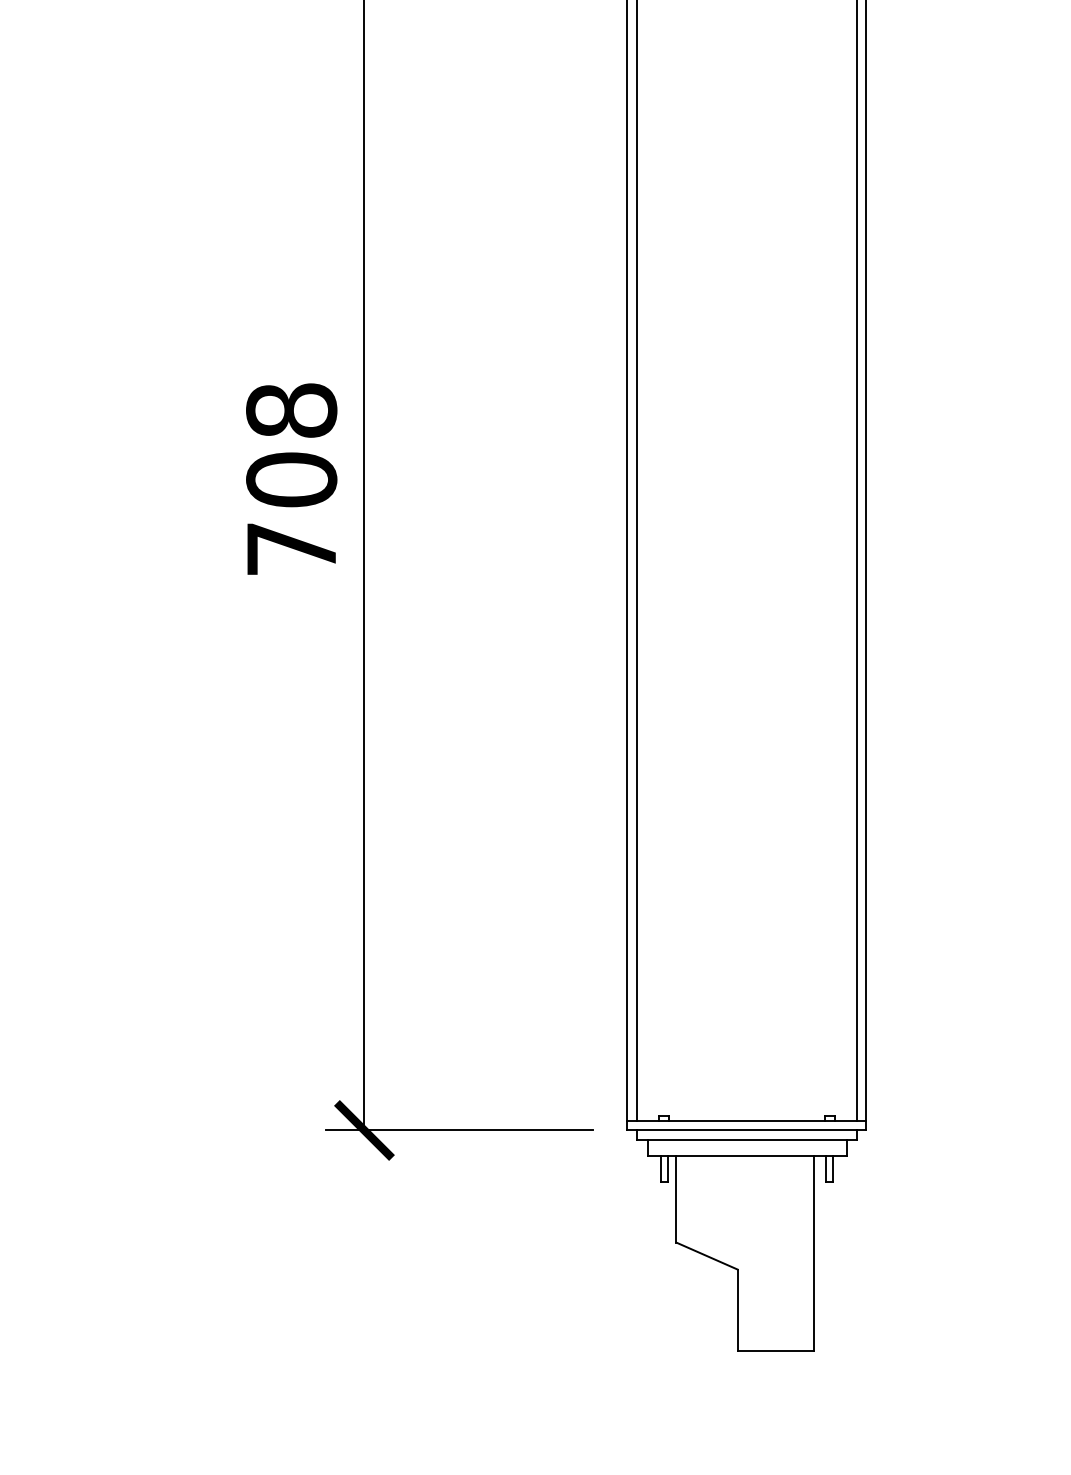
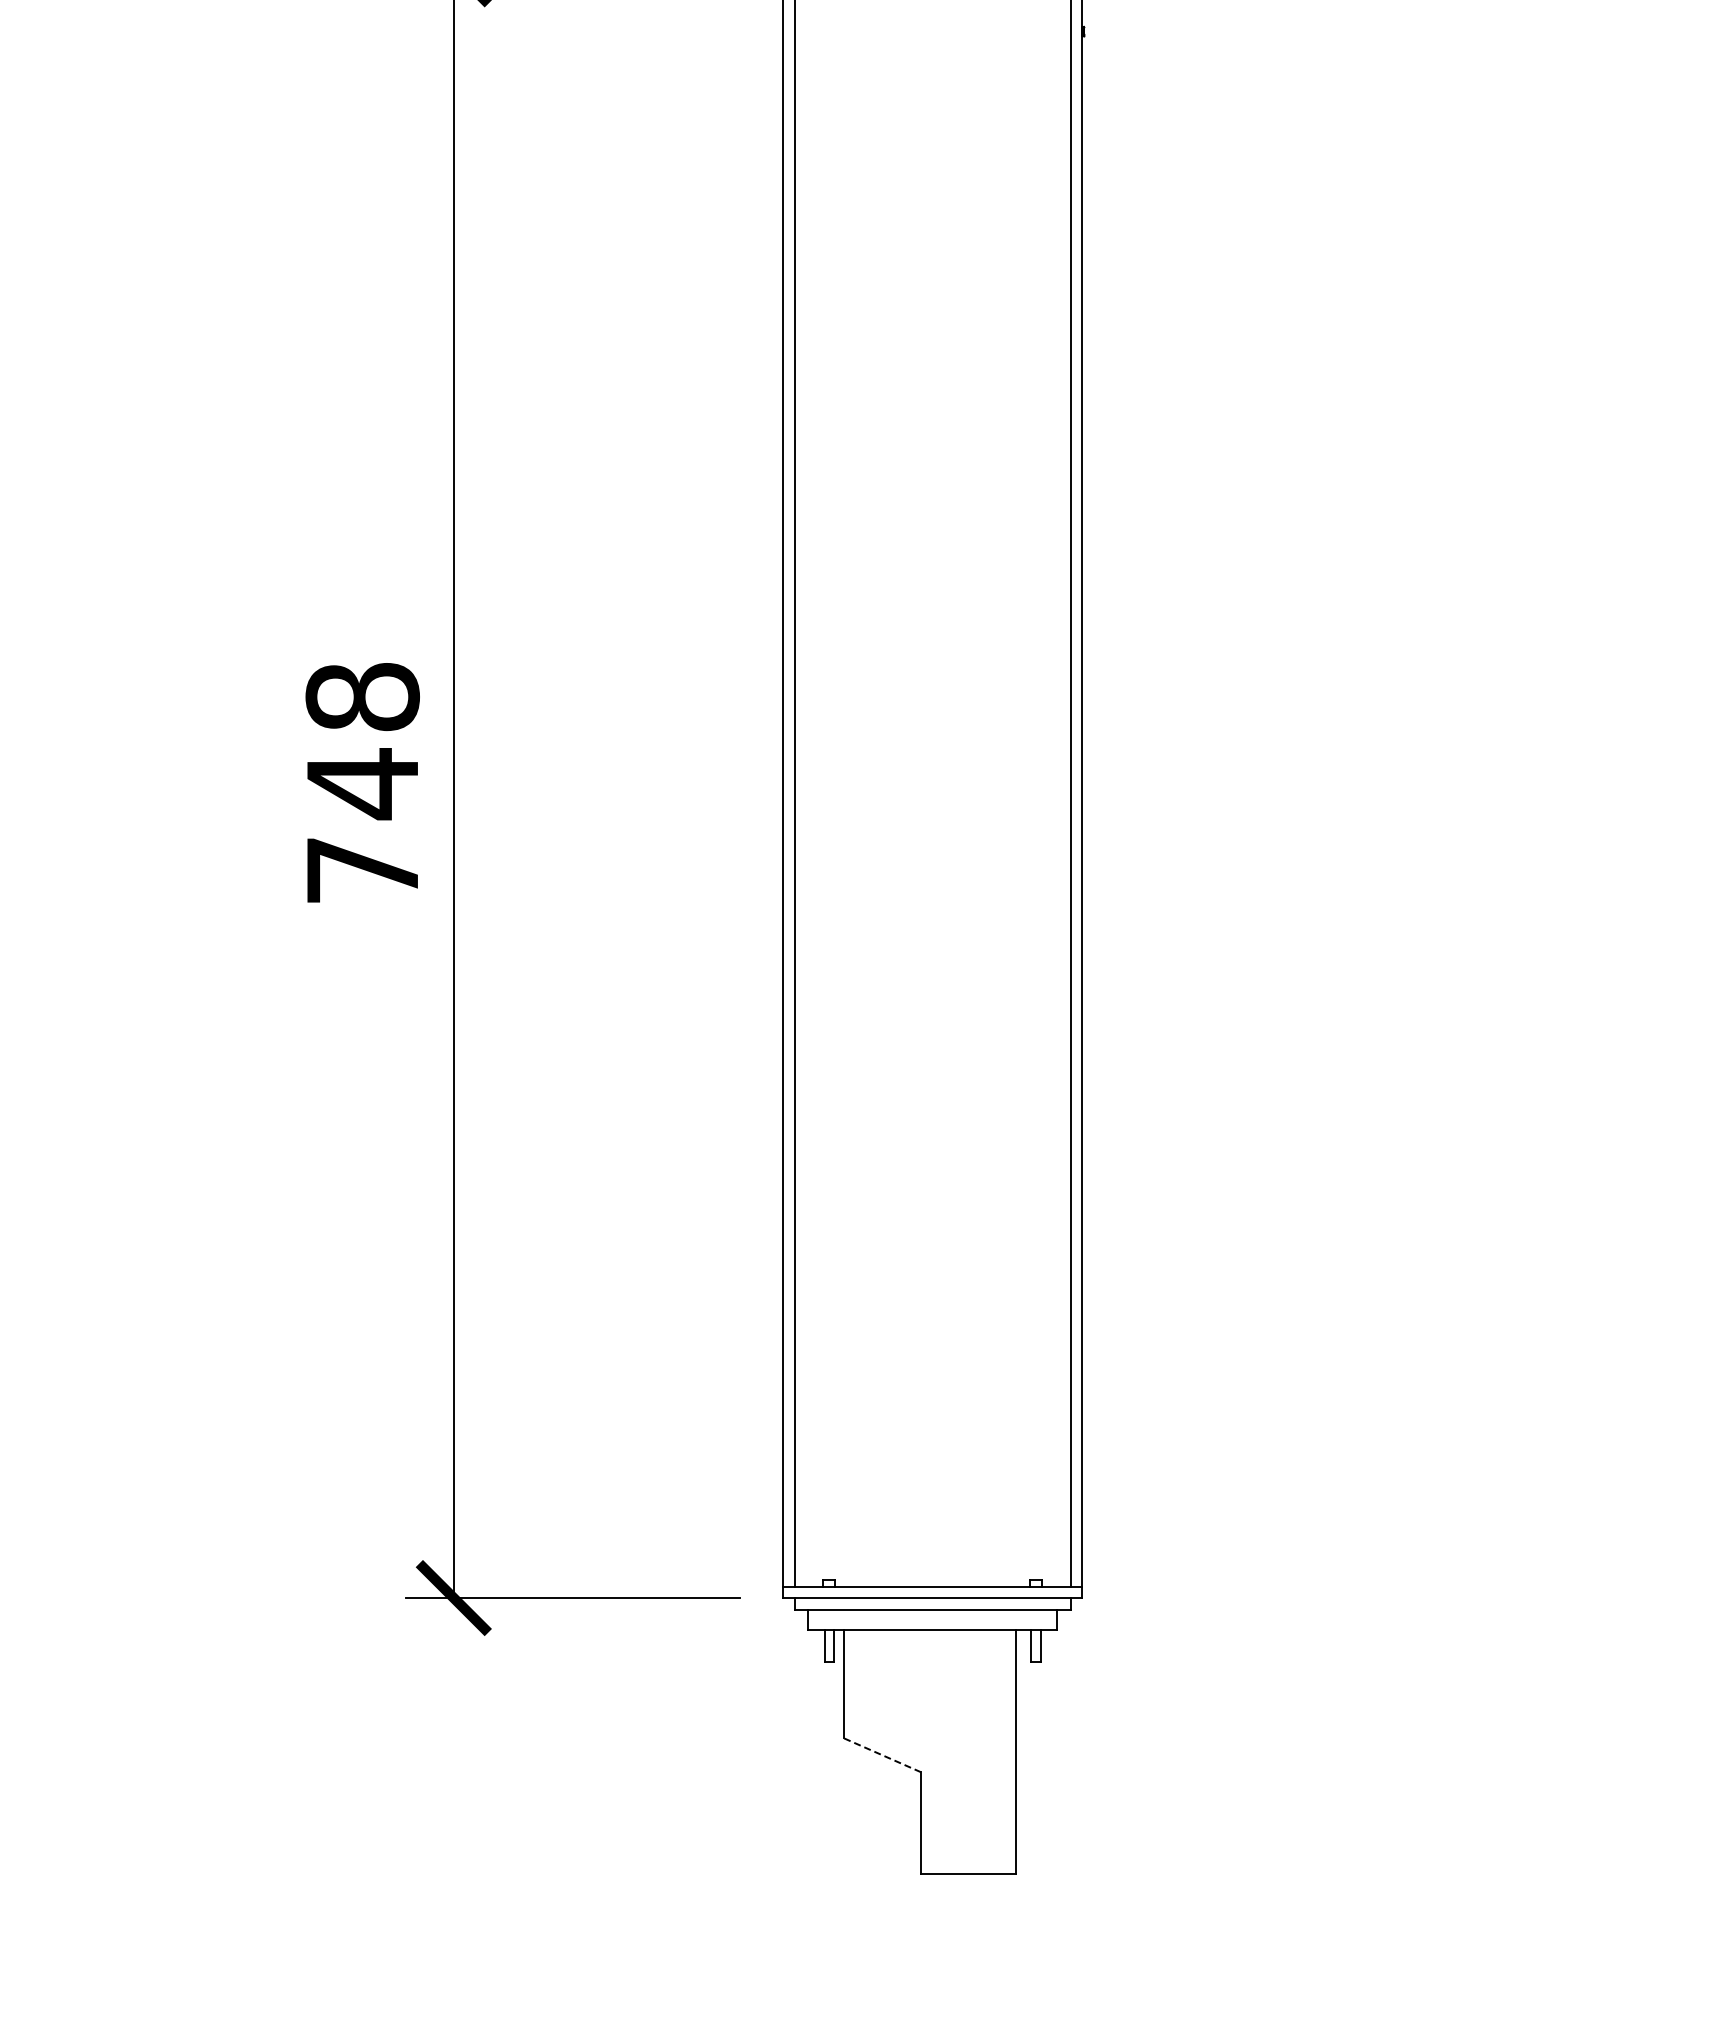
text: (291, 480) -> (362, 784), 708 -> 748
line: (706, 1256) -> (882, 1755), solid -> dashed

